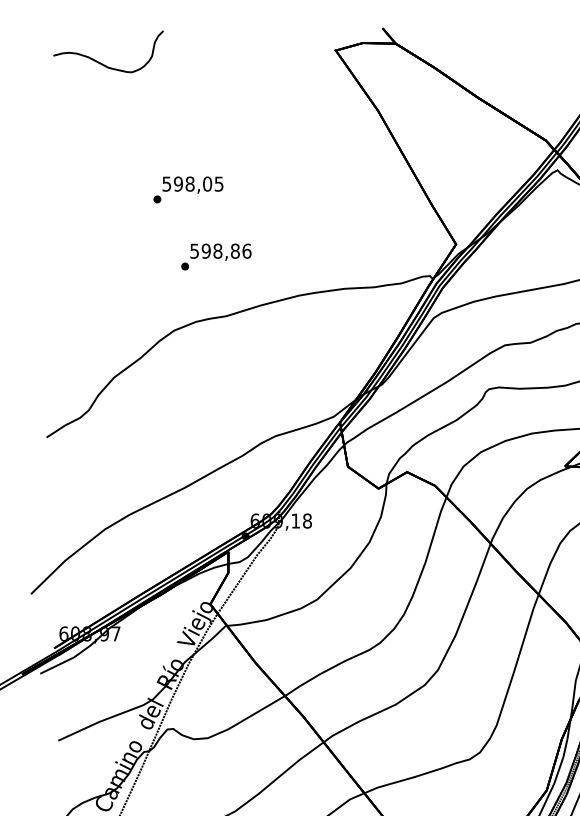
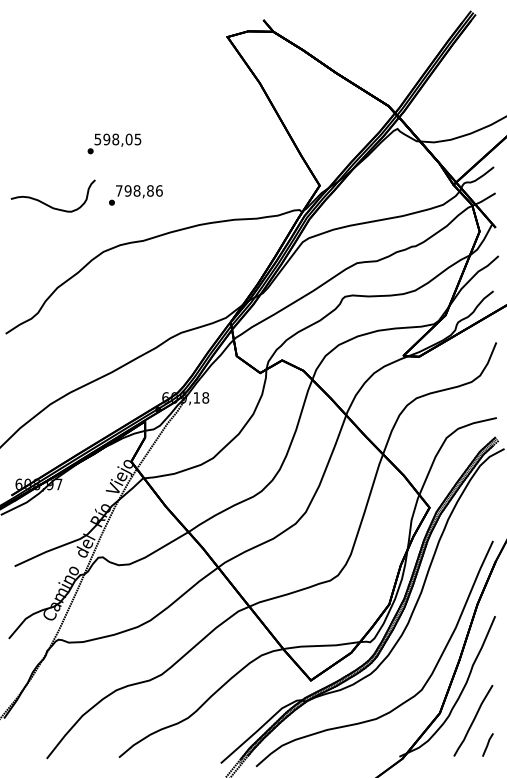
curve: (102, 62) -> (48, 204), moved
text: (194, 250) -> (119, 190), 598,86 -> 798,86

